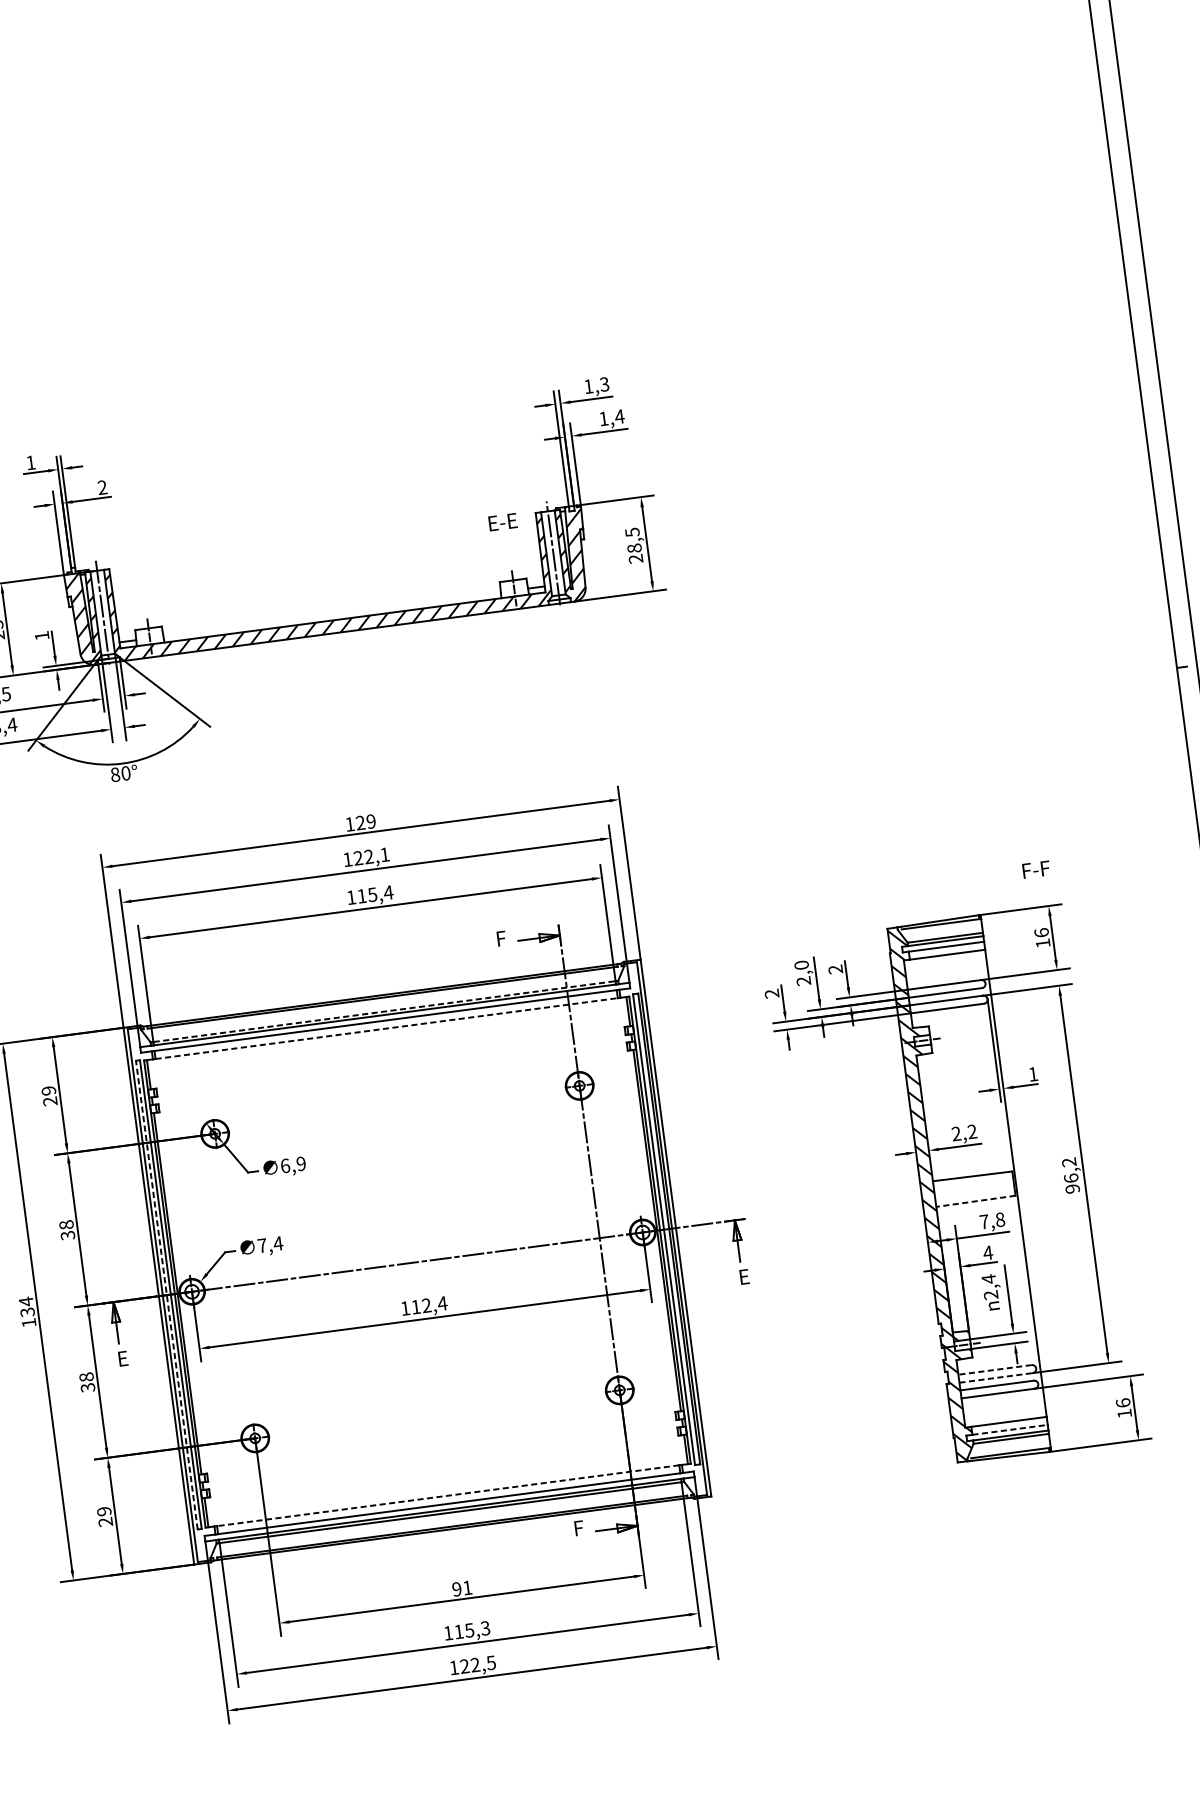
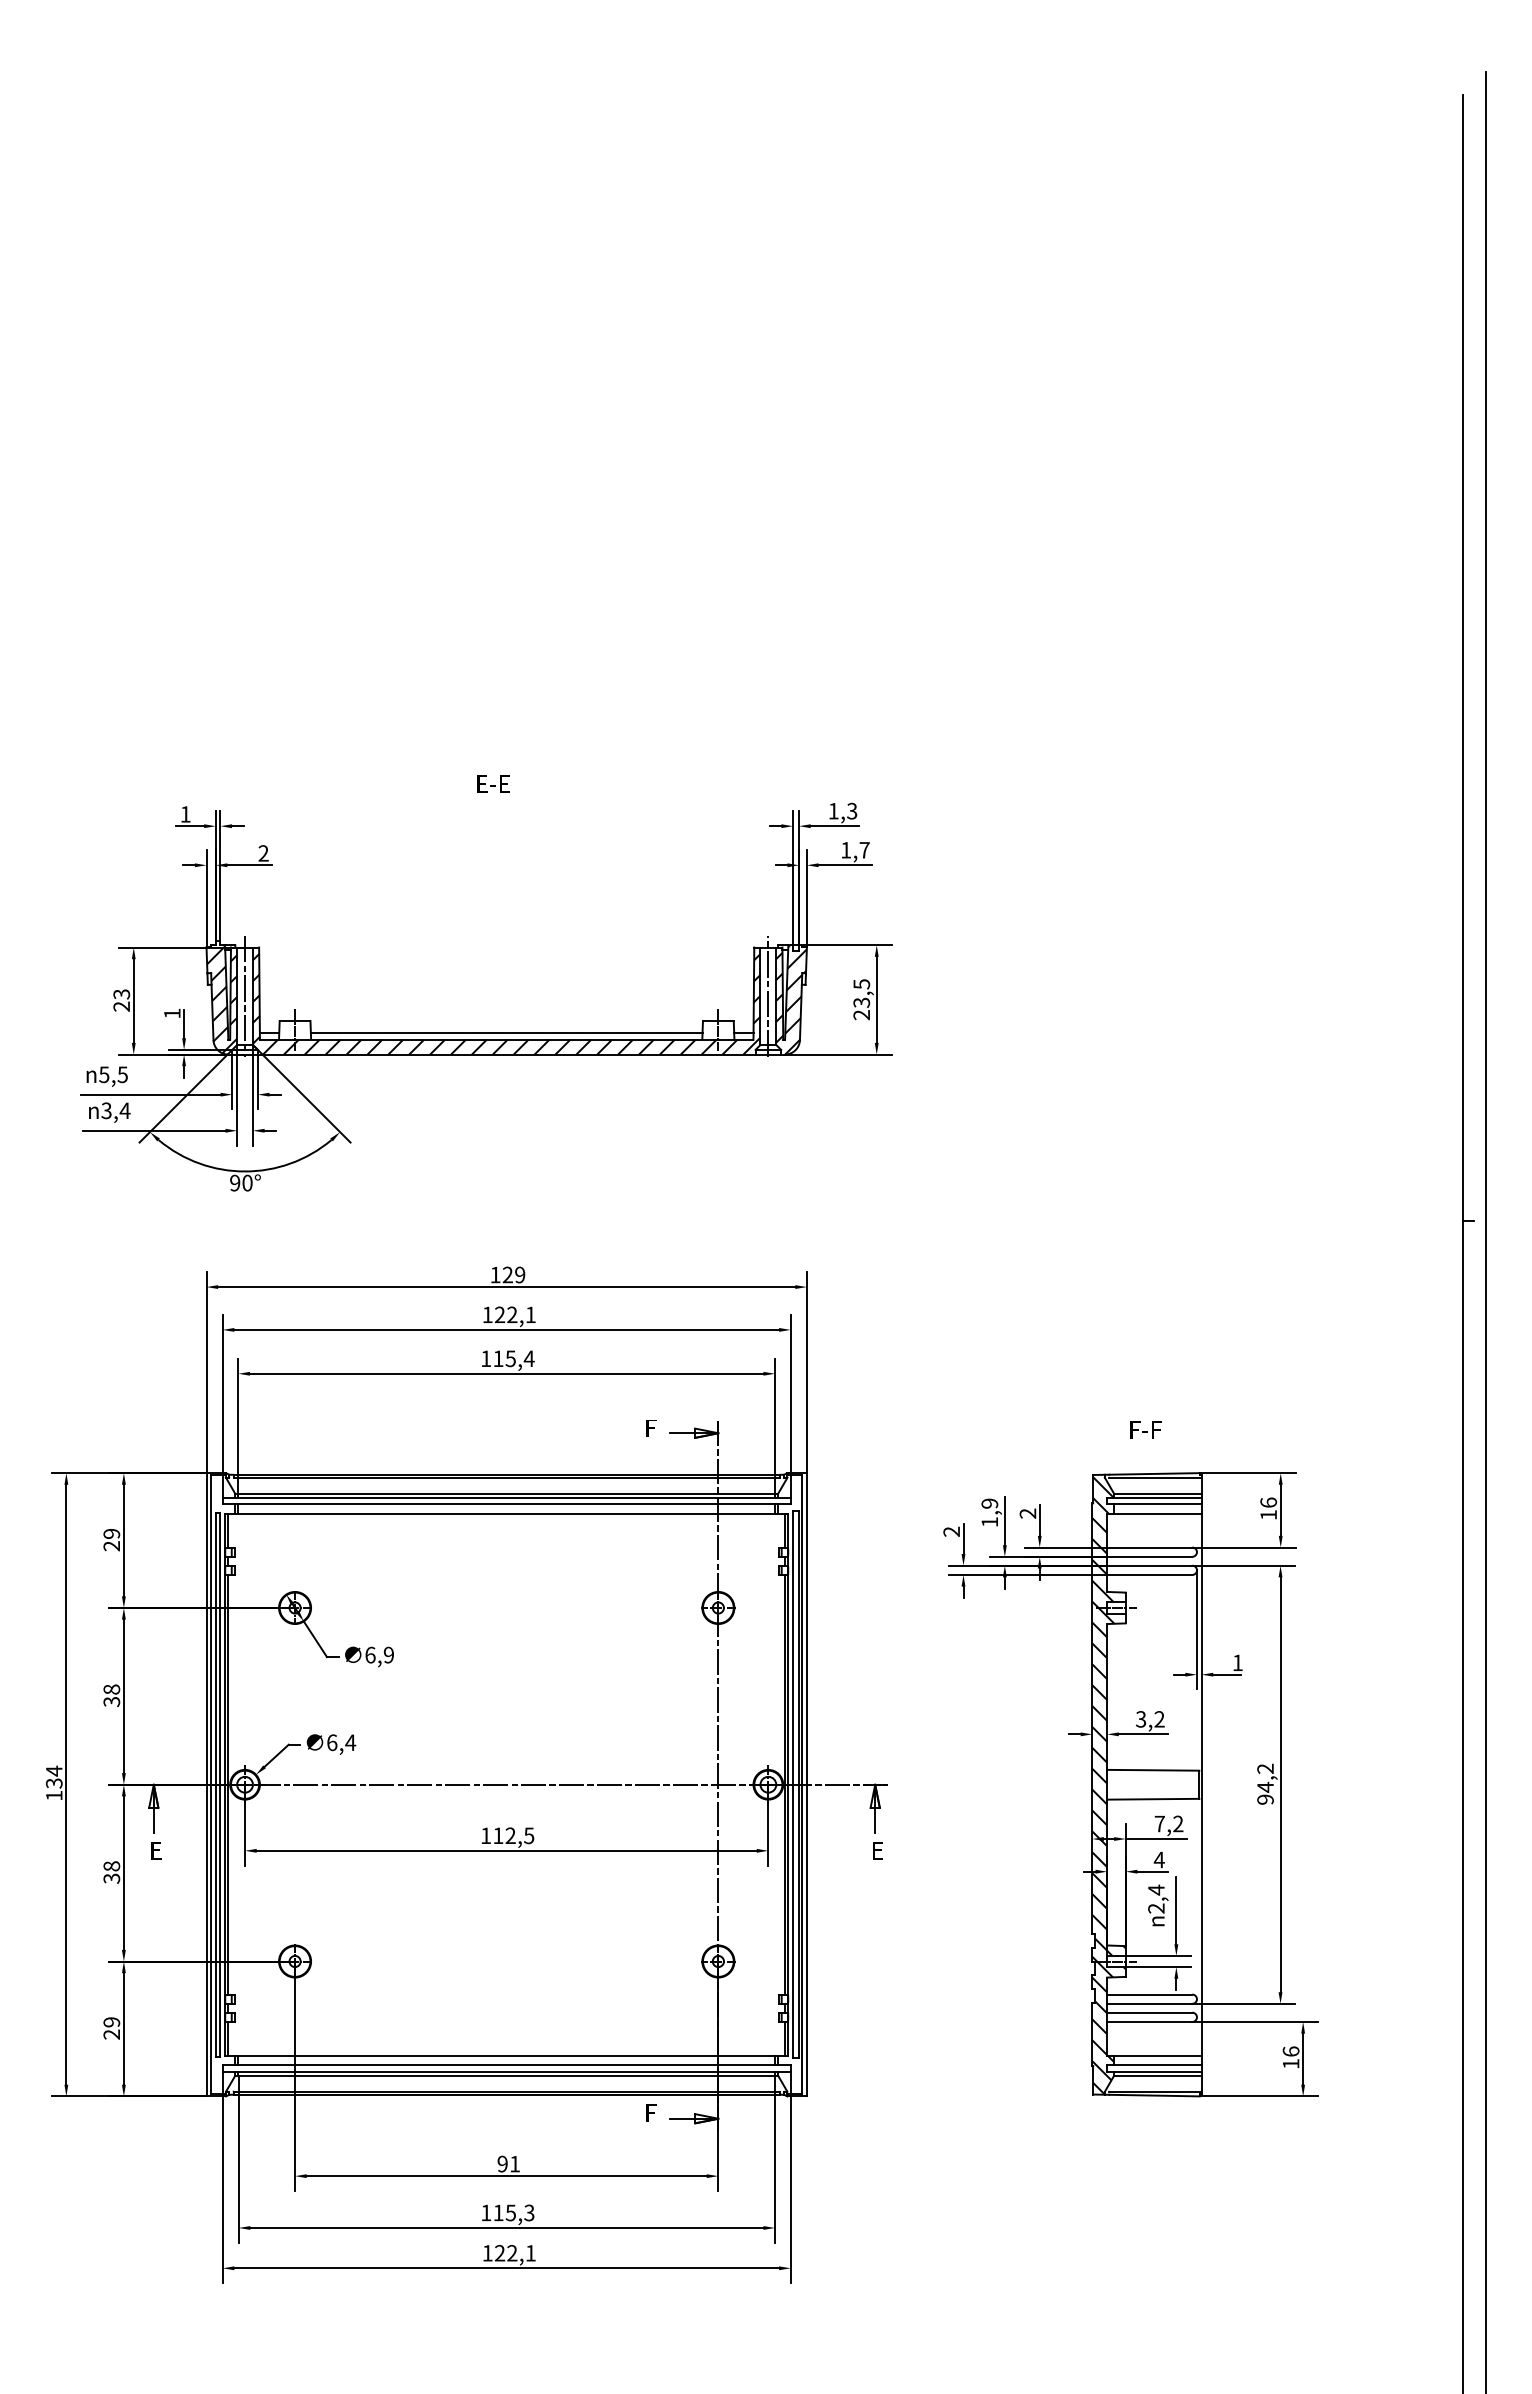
text: (619, 416) -> (864, 850), 1,4 -> 1,7
text: (502, 521) -> (493, 783), moved
text: (634, 548) -> (861, 1002), 28,5 -> 23,5
line: (331, 614) -> (506, 1032), added
text: (115, 774) -> (235, 1182), 80° -> 90°
text: (1035, 869) -> (1145, 1429), moved
text: (802, 972) -> (989, 1512), 2,0 -> 1,9
line: (384, 1011) -> (506, 1493), dashed -> solid
line: (387, 1028) -> (507, 1513), dashed -> solid
text: (956, 1133) -> (1141, 1719), 2,2 -> 3,2
text: (1071, 1177) -> (1265, 1786), 96,2 -> 94,2
line: (975, 1201) -> (1152, 1799), dashed -> solid
text: (1000, 1219) -> (1178, 1823), 7,8 -> 7,2
text: (262, 1245) -> (332, 1742), 7,4 -> 6,4
line: (166, 1294) -> (215, 1784), dashed -> solid
text: (441, 1303) -> (528, 1835), 112,4 -> 112,5
line: (994, 1369) -> (1149, 1994), dashed -> solid
line: (995, 1377) -> (1149, 2003), dashed -> solid
line: (1009, 1430) -> (1157, 2065), dashed -> solid
line: (447, 1495) -> (506, 2055), dashed -> solid
text: (491, 1663) -> (530, 2253), 122,5 -> 122,1

